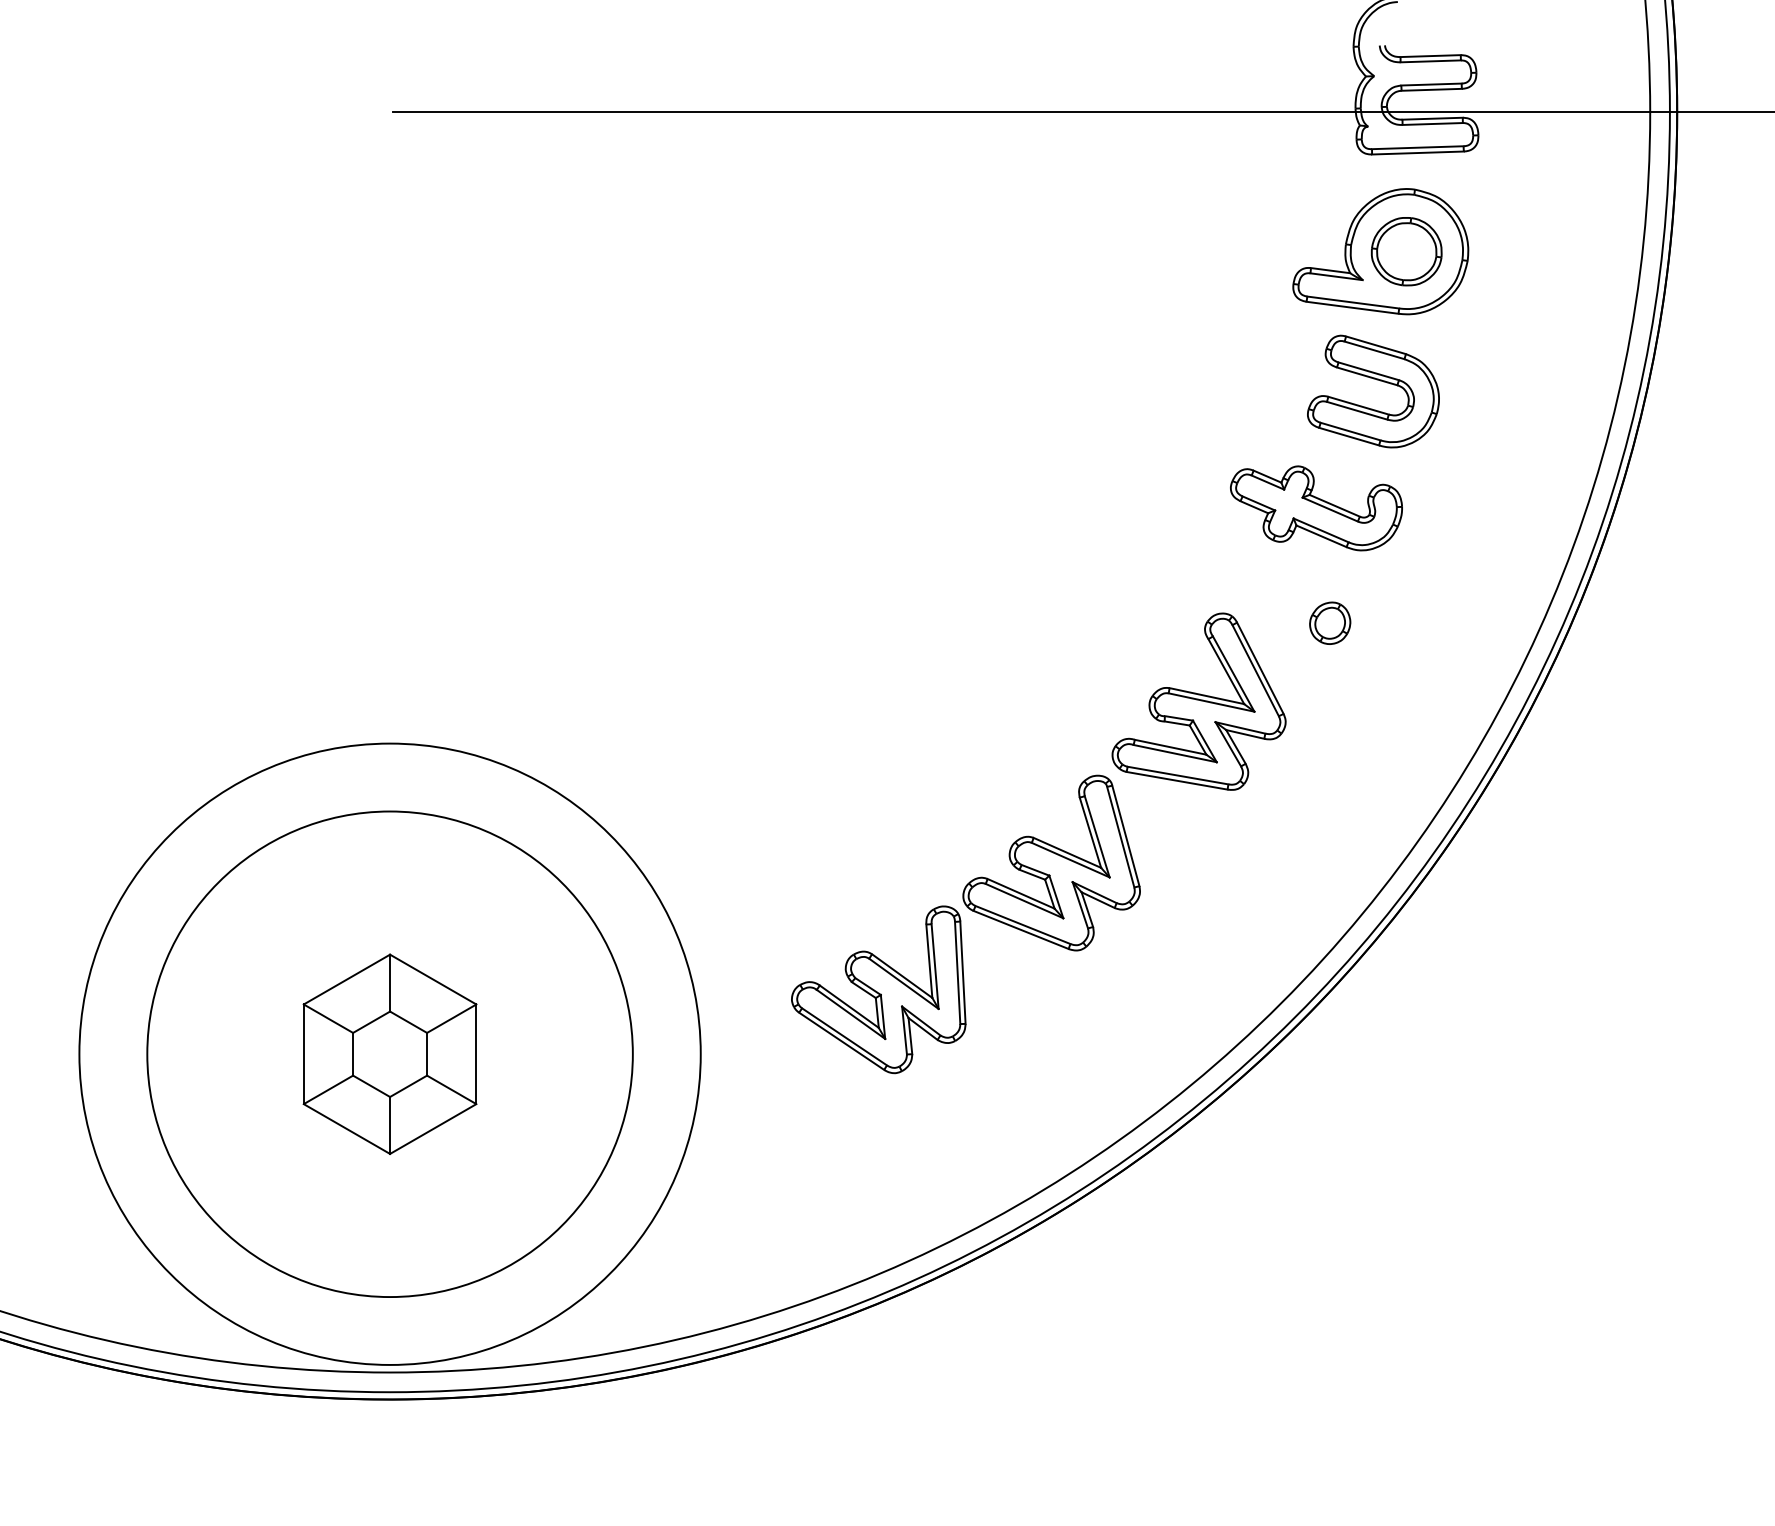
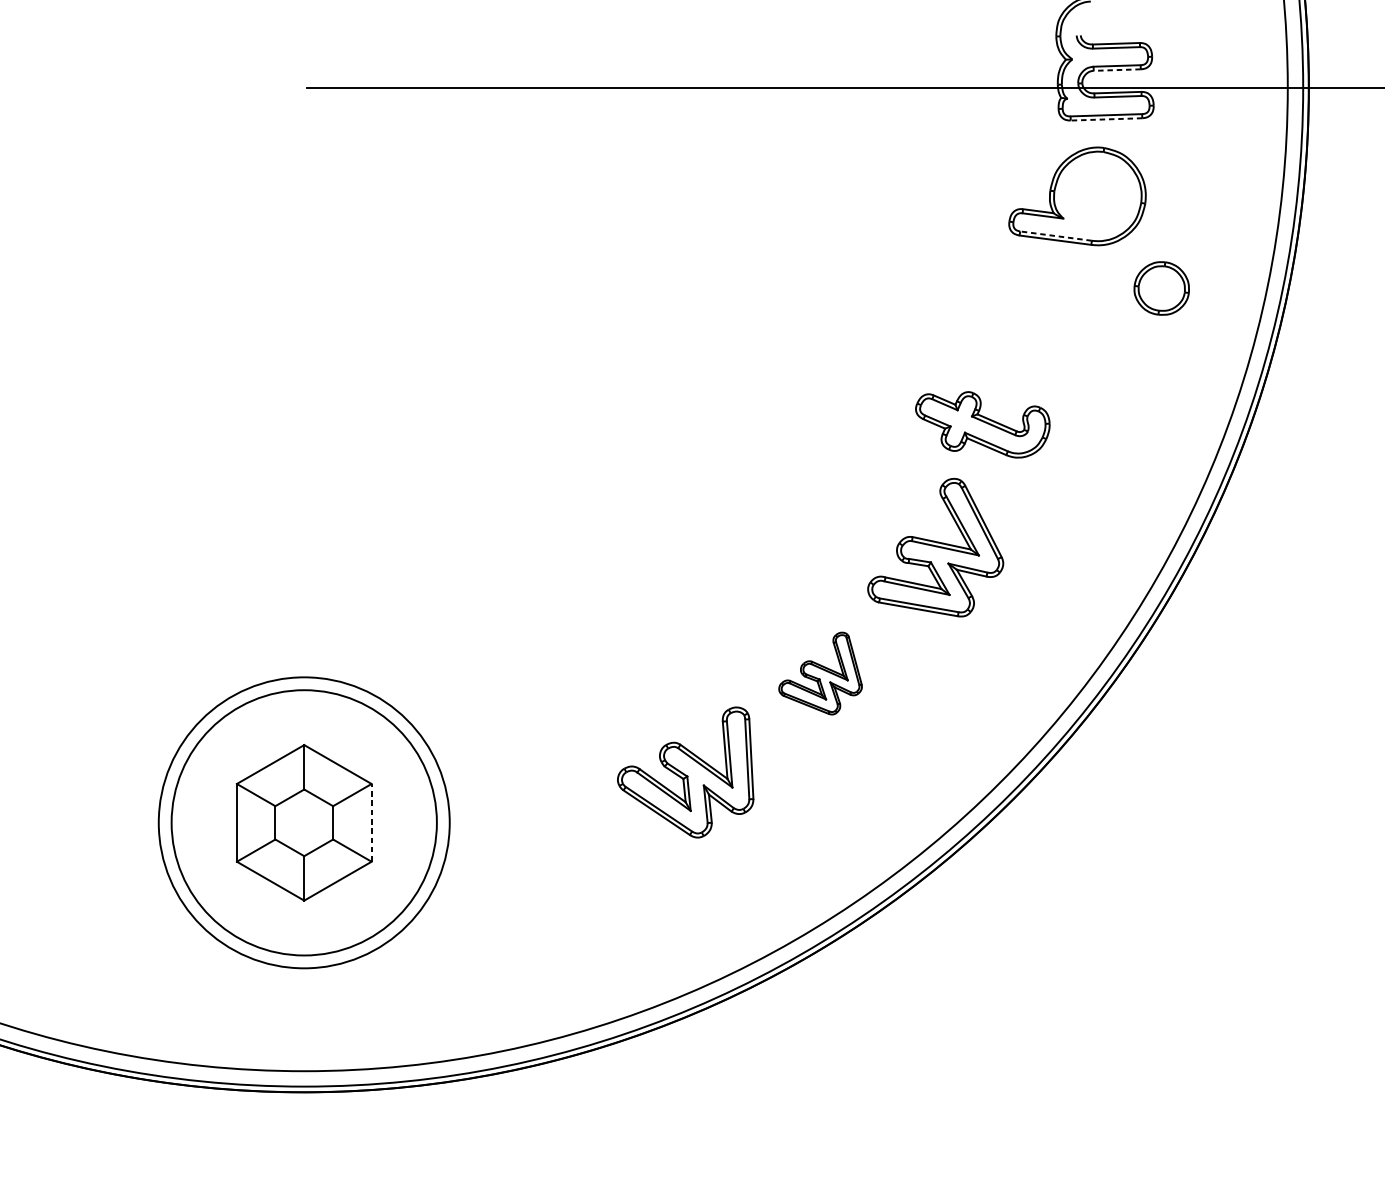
line: (1431, 89) -> (1117, 69), solid -> dashed
line: (1417, 153) -> (1106, 119), solid -> dashed
part: (1406, 251) -> (1161, 288), moved
line: (1352, 302) -> (1055, 236), solid -> dashed
part: (1376, 380) -> (1074, 296), removed
part: (1316, 508) -> (982, 424), moved
part: (1330, 622) -> (1038, 485), removed
part: (1051, 862) -> (820, 673), size x0.6
circle: (389, 1053) -> (303, 822), size x0.6
circle: (389, 1054) -> (303, 823), size x0.7
line: (476, 1054) -> (371, 823), solid -> dashed

